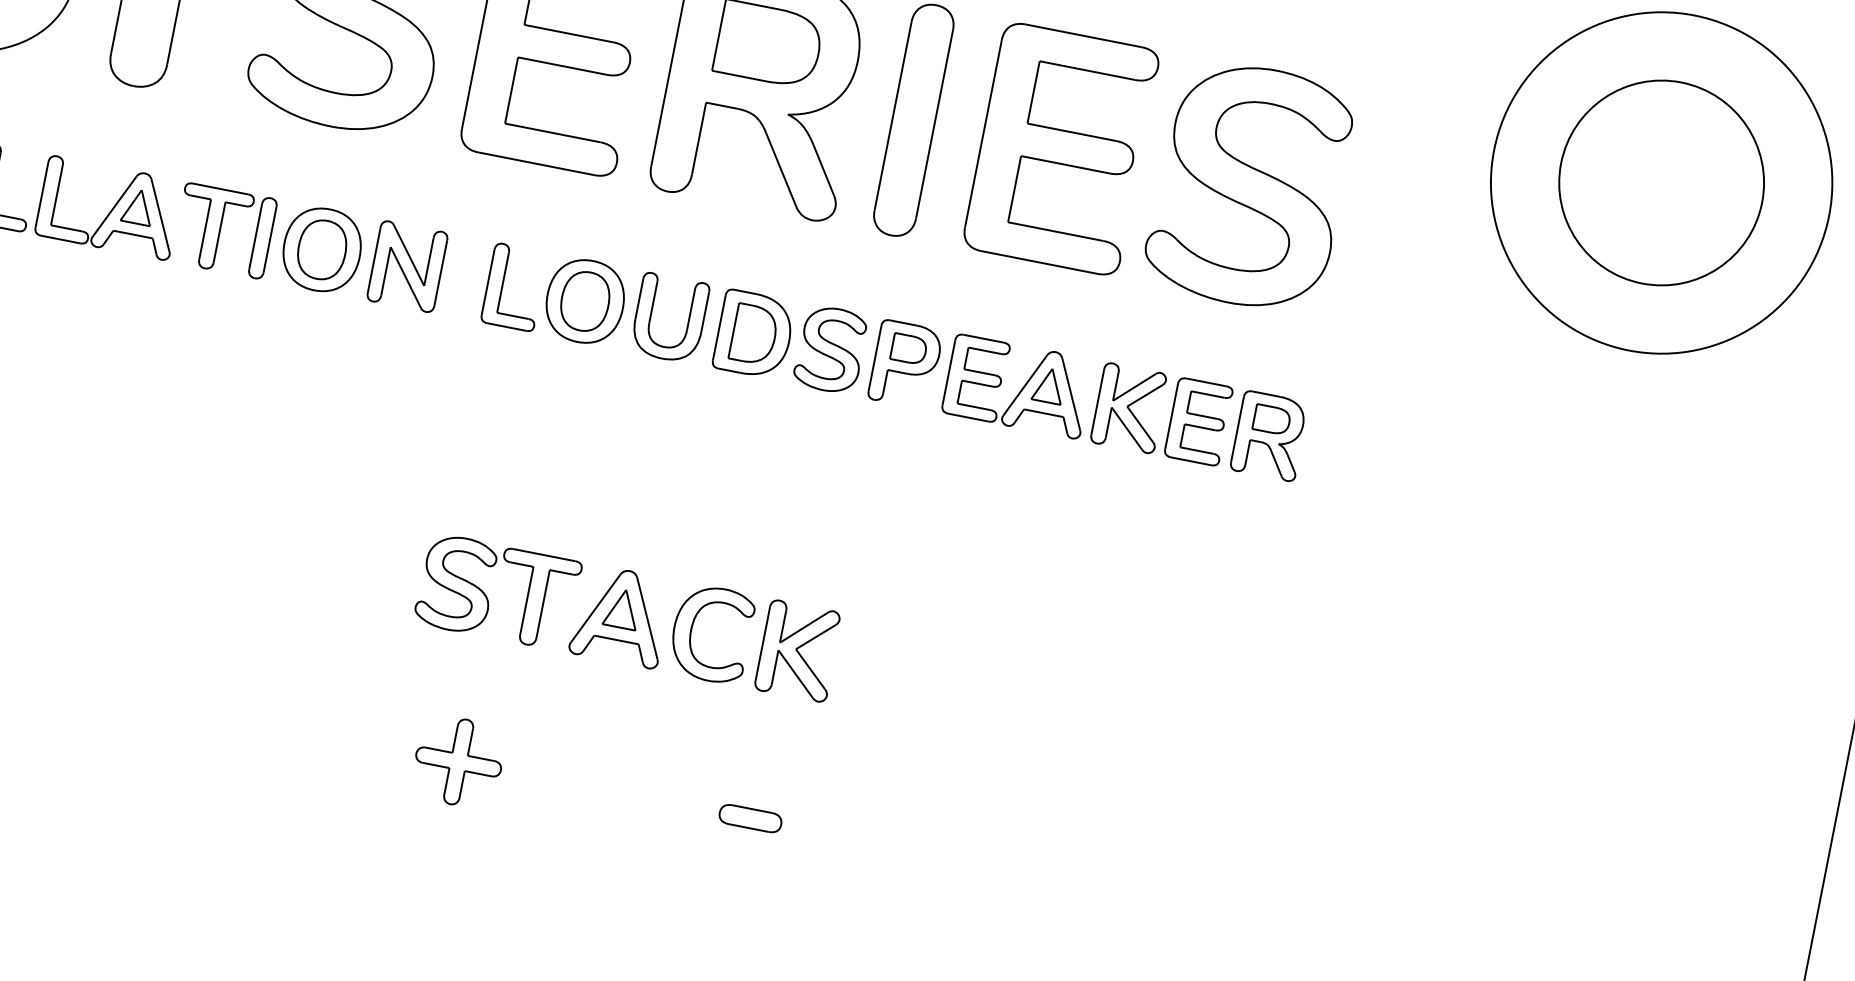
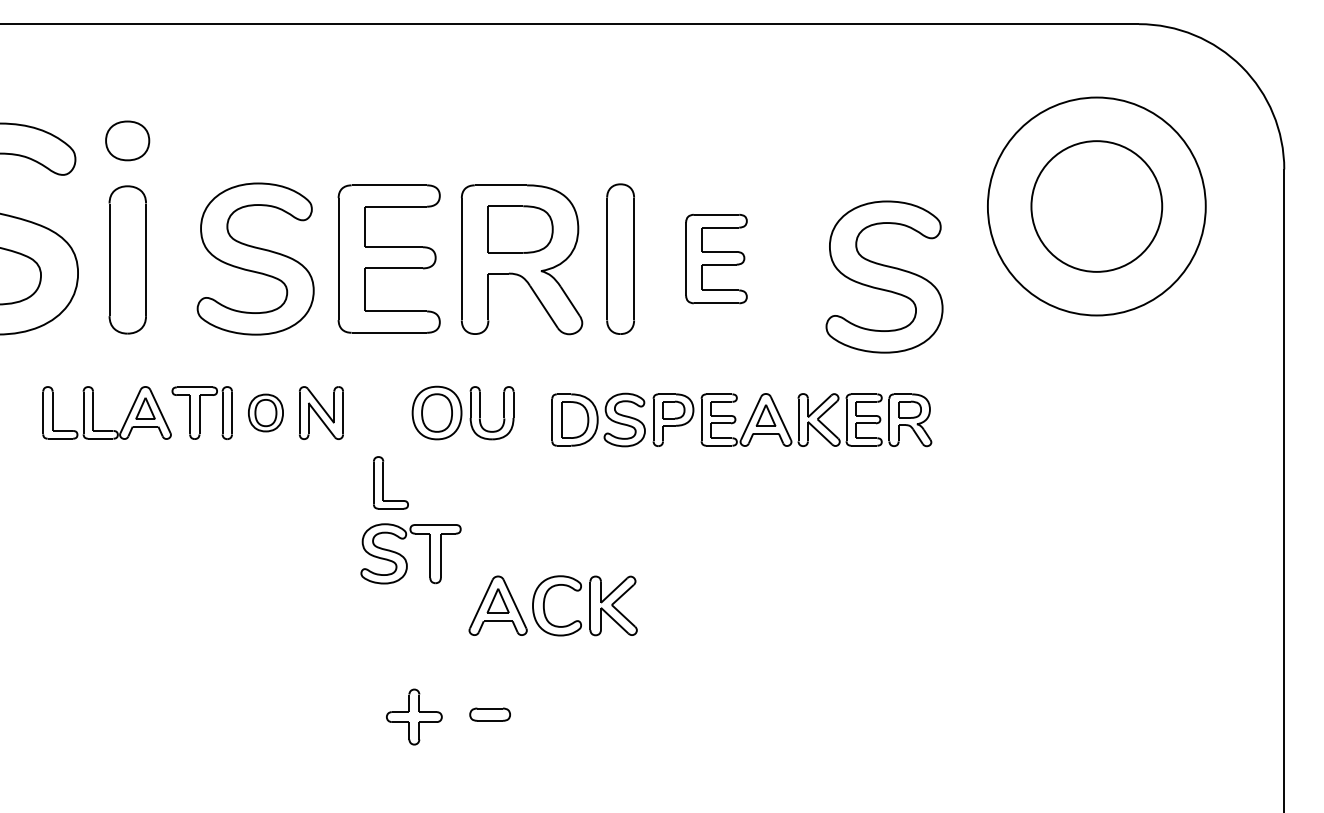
part: (1061, 148) -> (716, 258), size x0.6
part: (1250, 185) -> (884, 276), moved
part: (321, 248) -> (265, 412), size x0.7
part: (503, 284) -> (383, 482), moved
part: (1010, 383) -> (741, 419), moved
part: (487, 594) -> (404, 556), moved
part: (749, 818) -> (489, 714), moved

